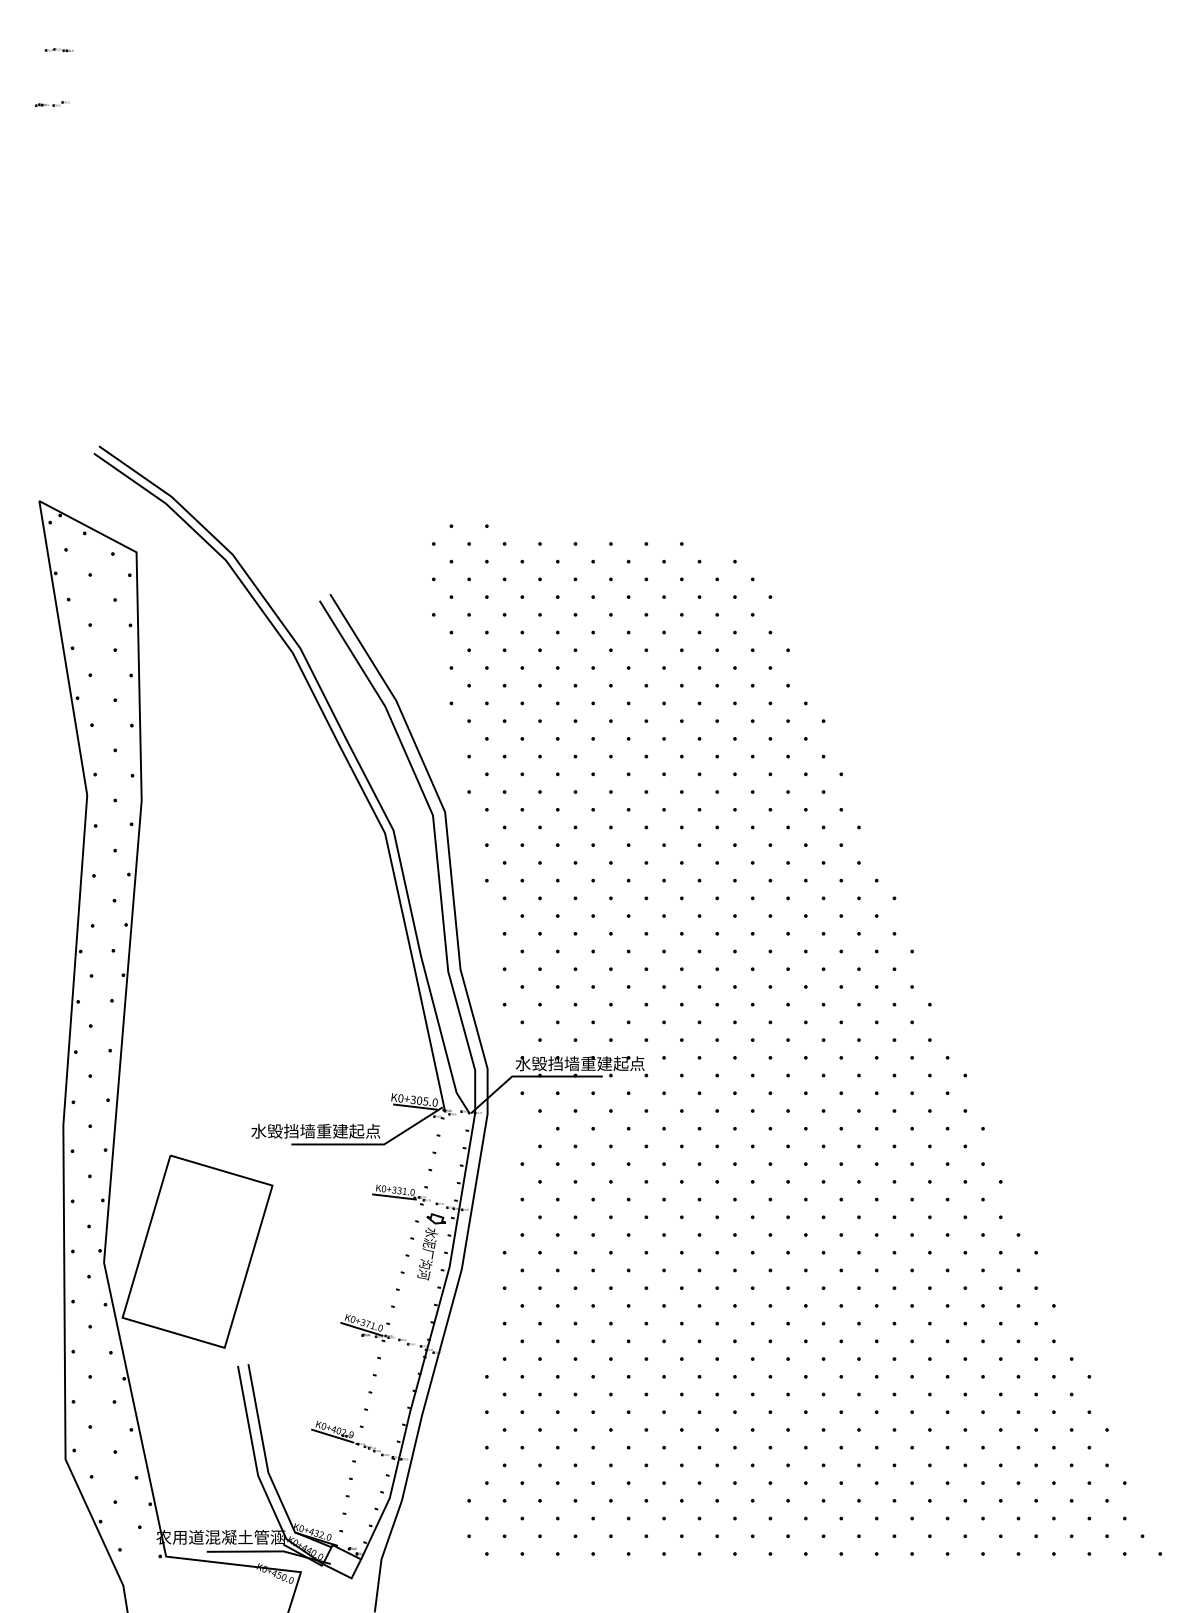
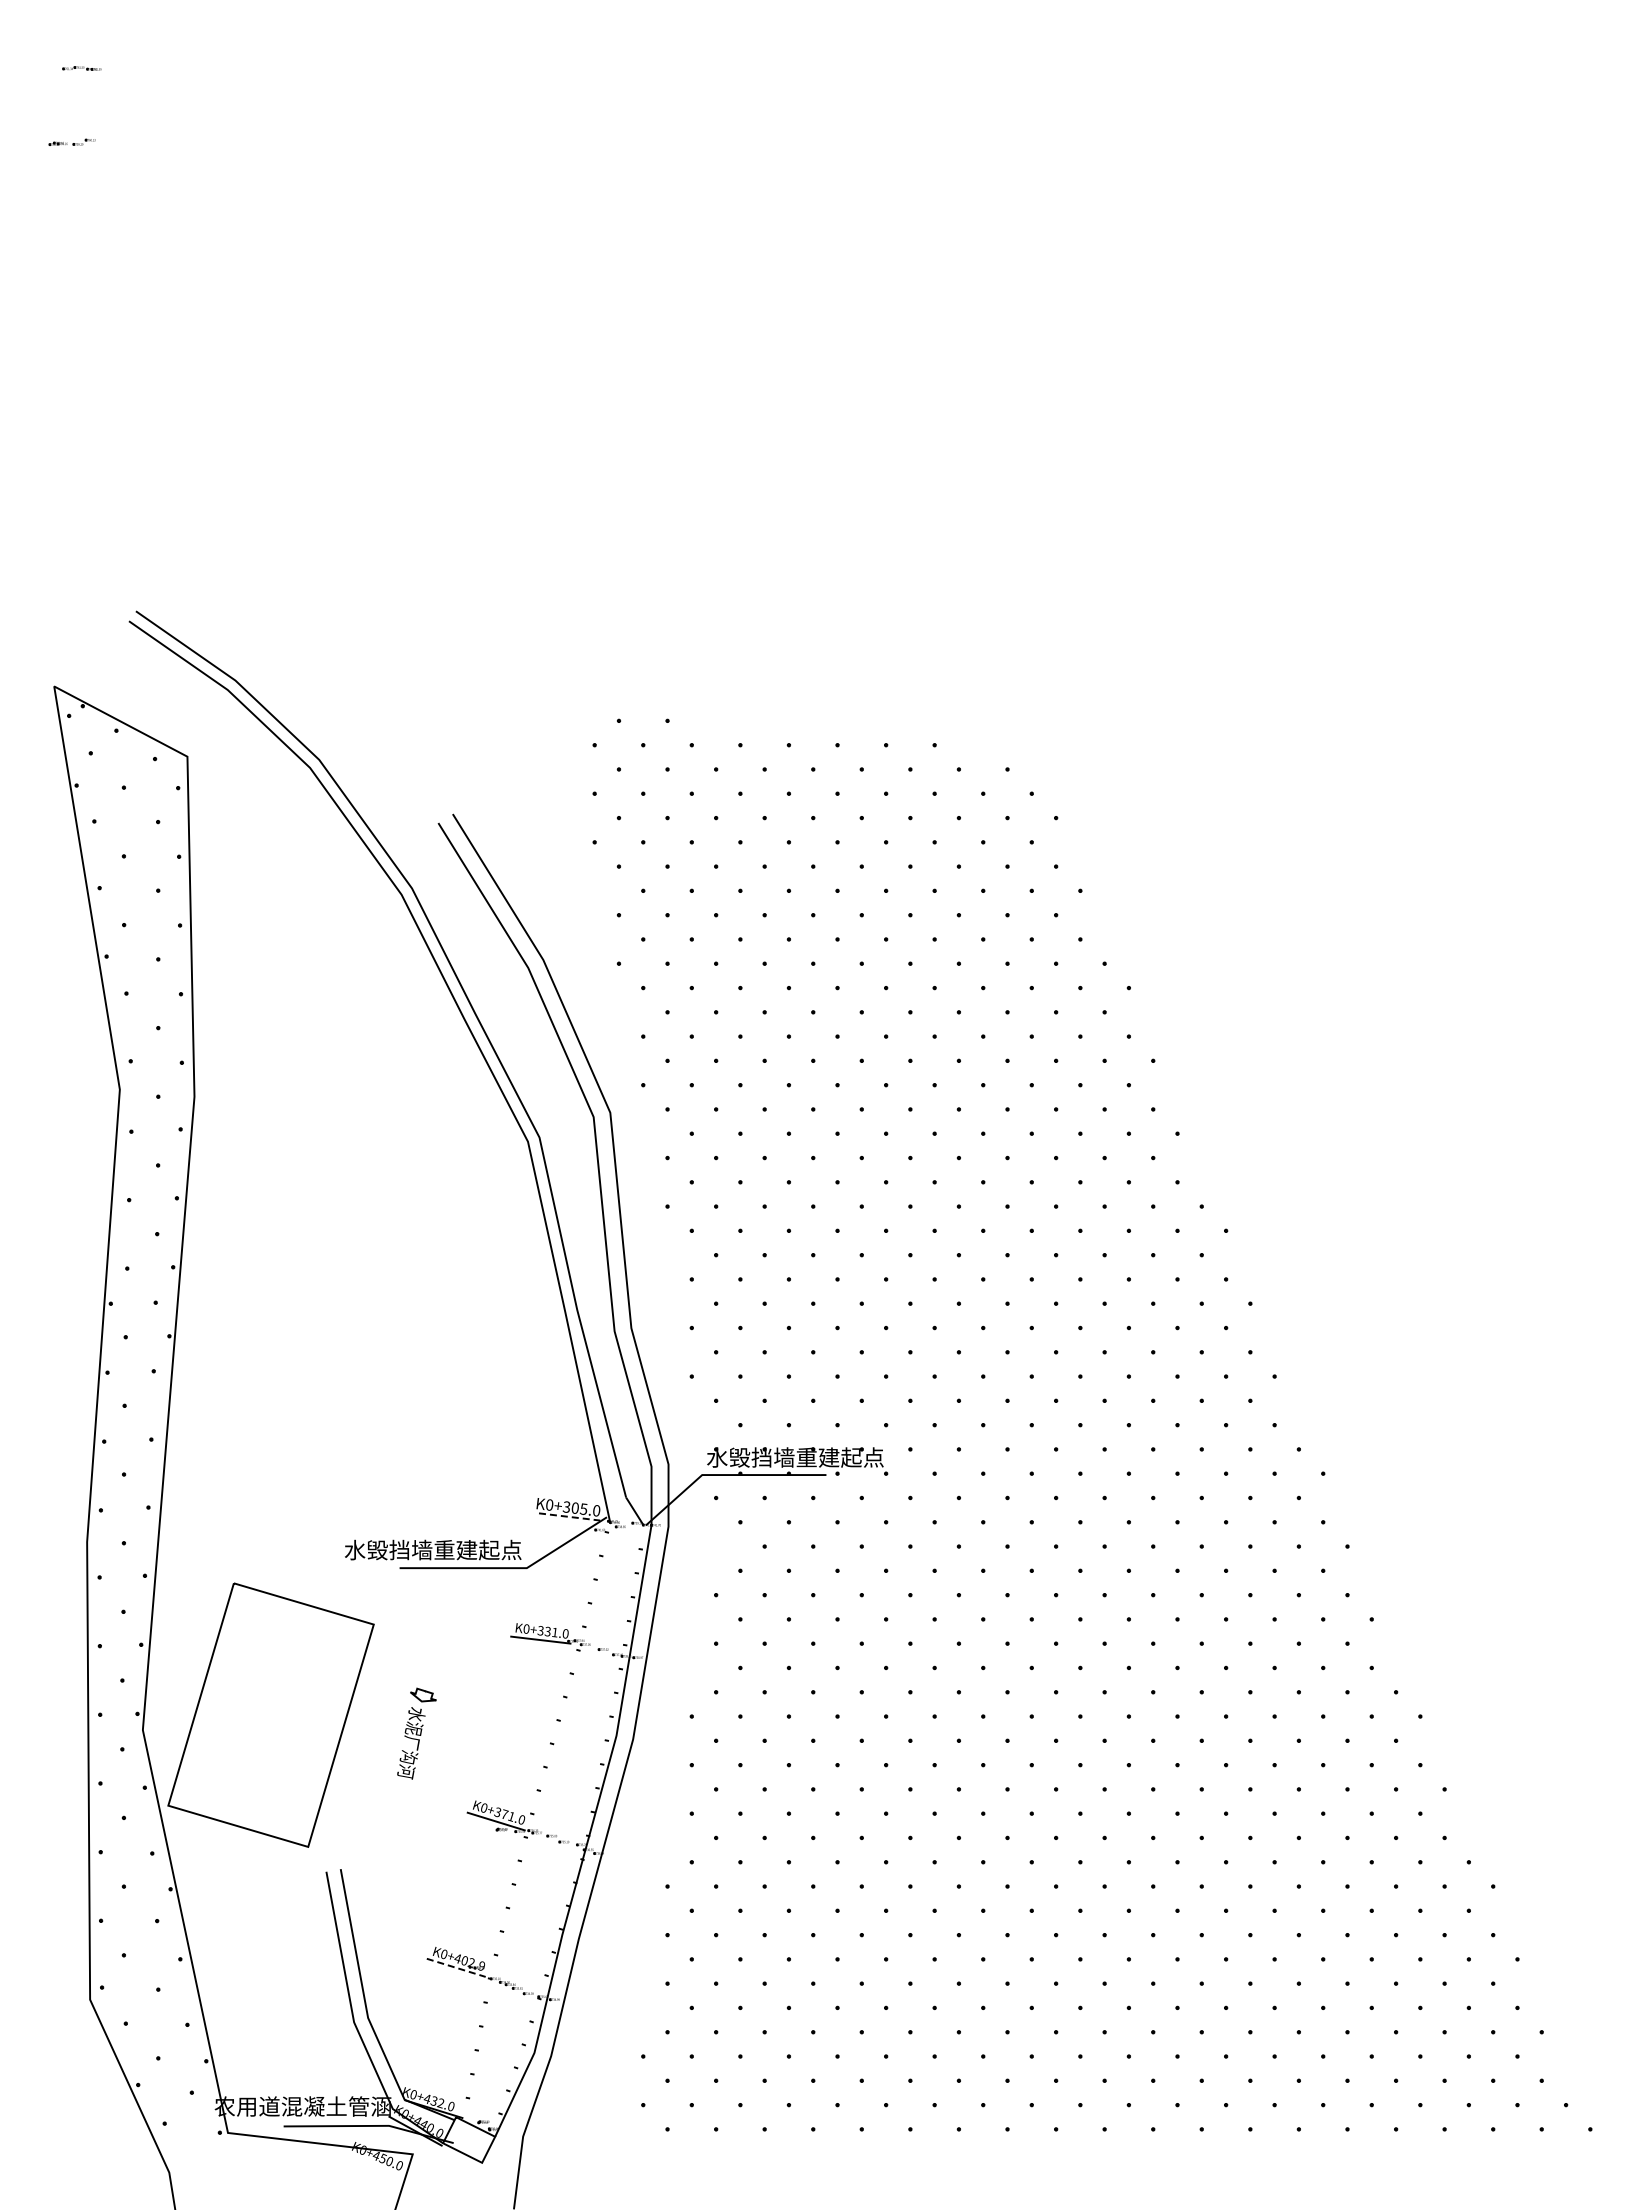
line: (415, 1106) -> (569, 1516), solid -> dashed
part: (431, 1246) -> (416, 1733), moved
line: (332, 1435) -> (456, 1967), solid -> dashed

